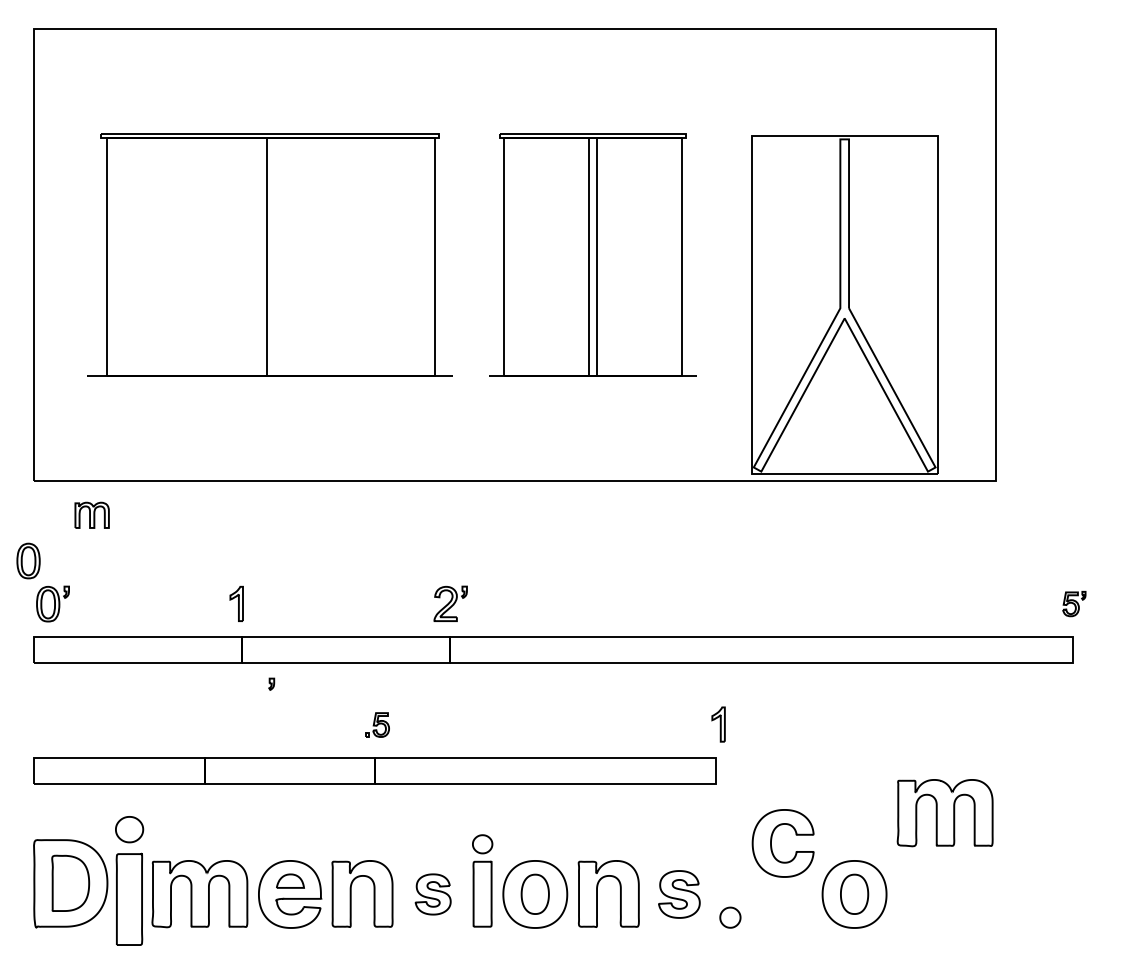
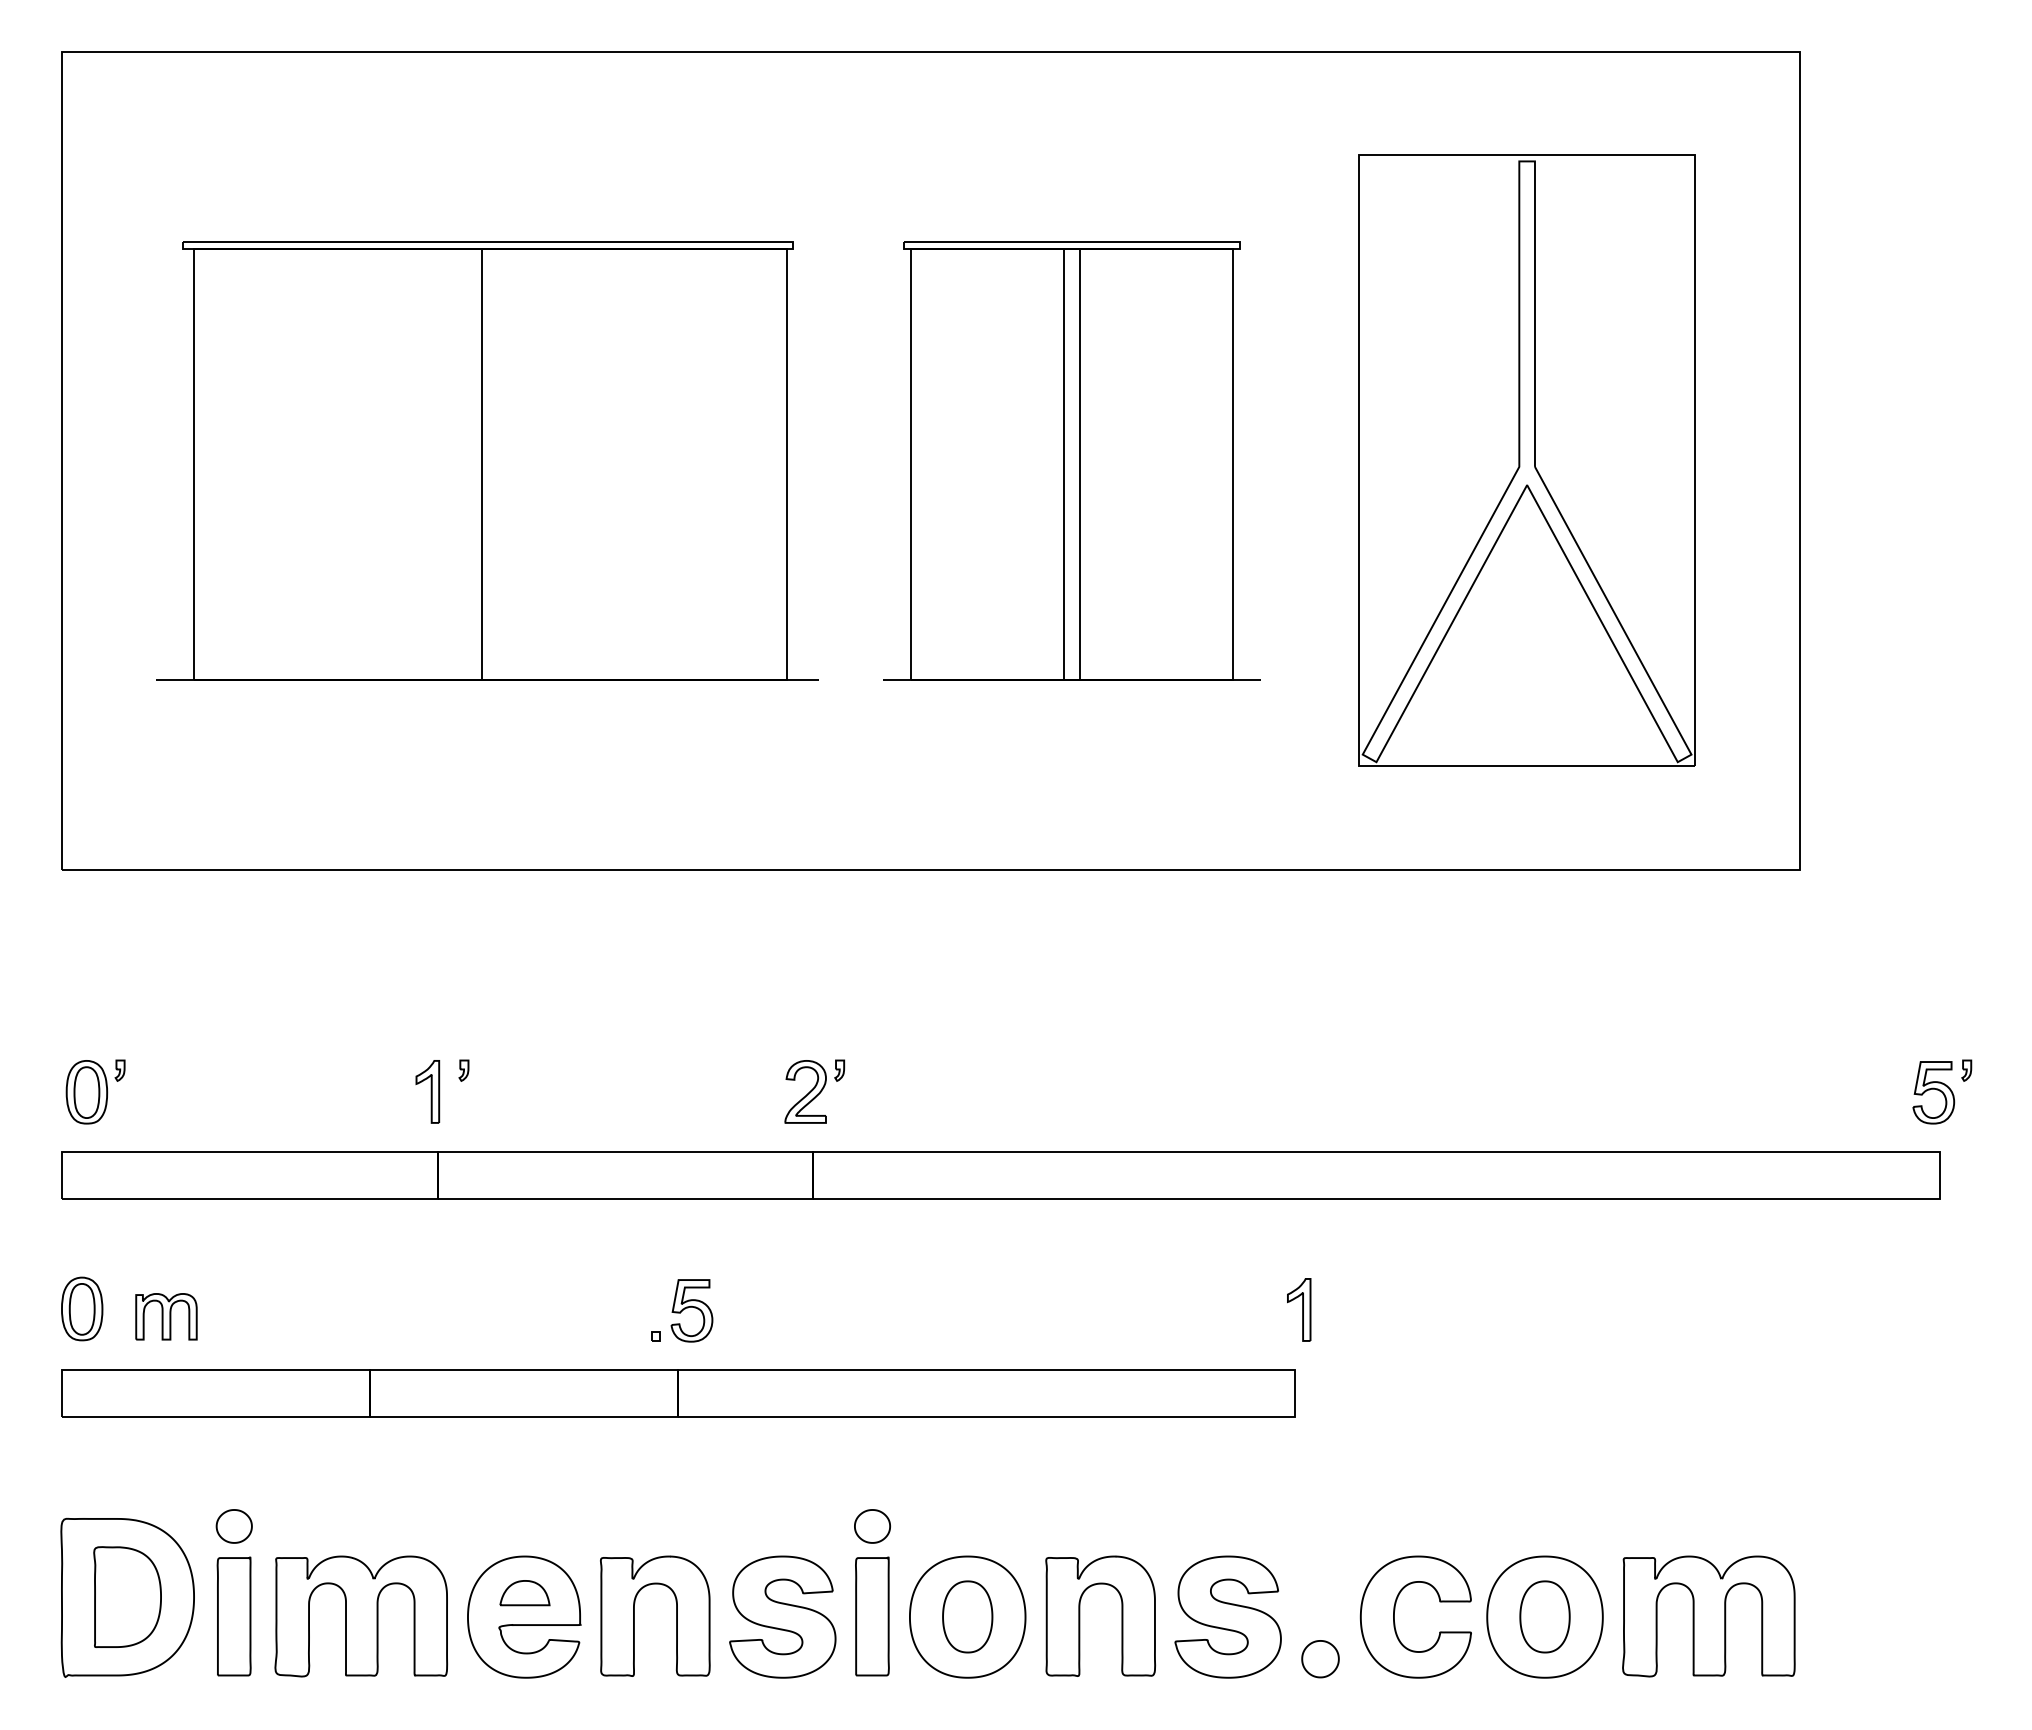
part: (844, 304) -> (1526, 459), moved
part: (91, 514) -> (165, 1315), moved
part: (28, 560) -> (82, 1308), moved
part: (1074, 603) -> (1942, 1091), size x1.43
part: (271, 683) -> (463, 1069), moved
part: (377, 724) -> (682, 1309), size x1.43
part: (944, 813) -> (1707, 1617), moved
part: (772, 839) -> (1396, 1609), moved
part: (129, 880) -> (233, 1591), size x0.71
part: (433, 894) -> (783, 1617), size x1.67
part: (679, 894) -> (1228, 1617), size x1.43

